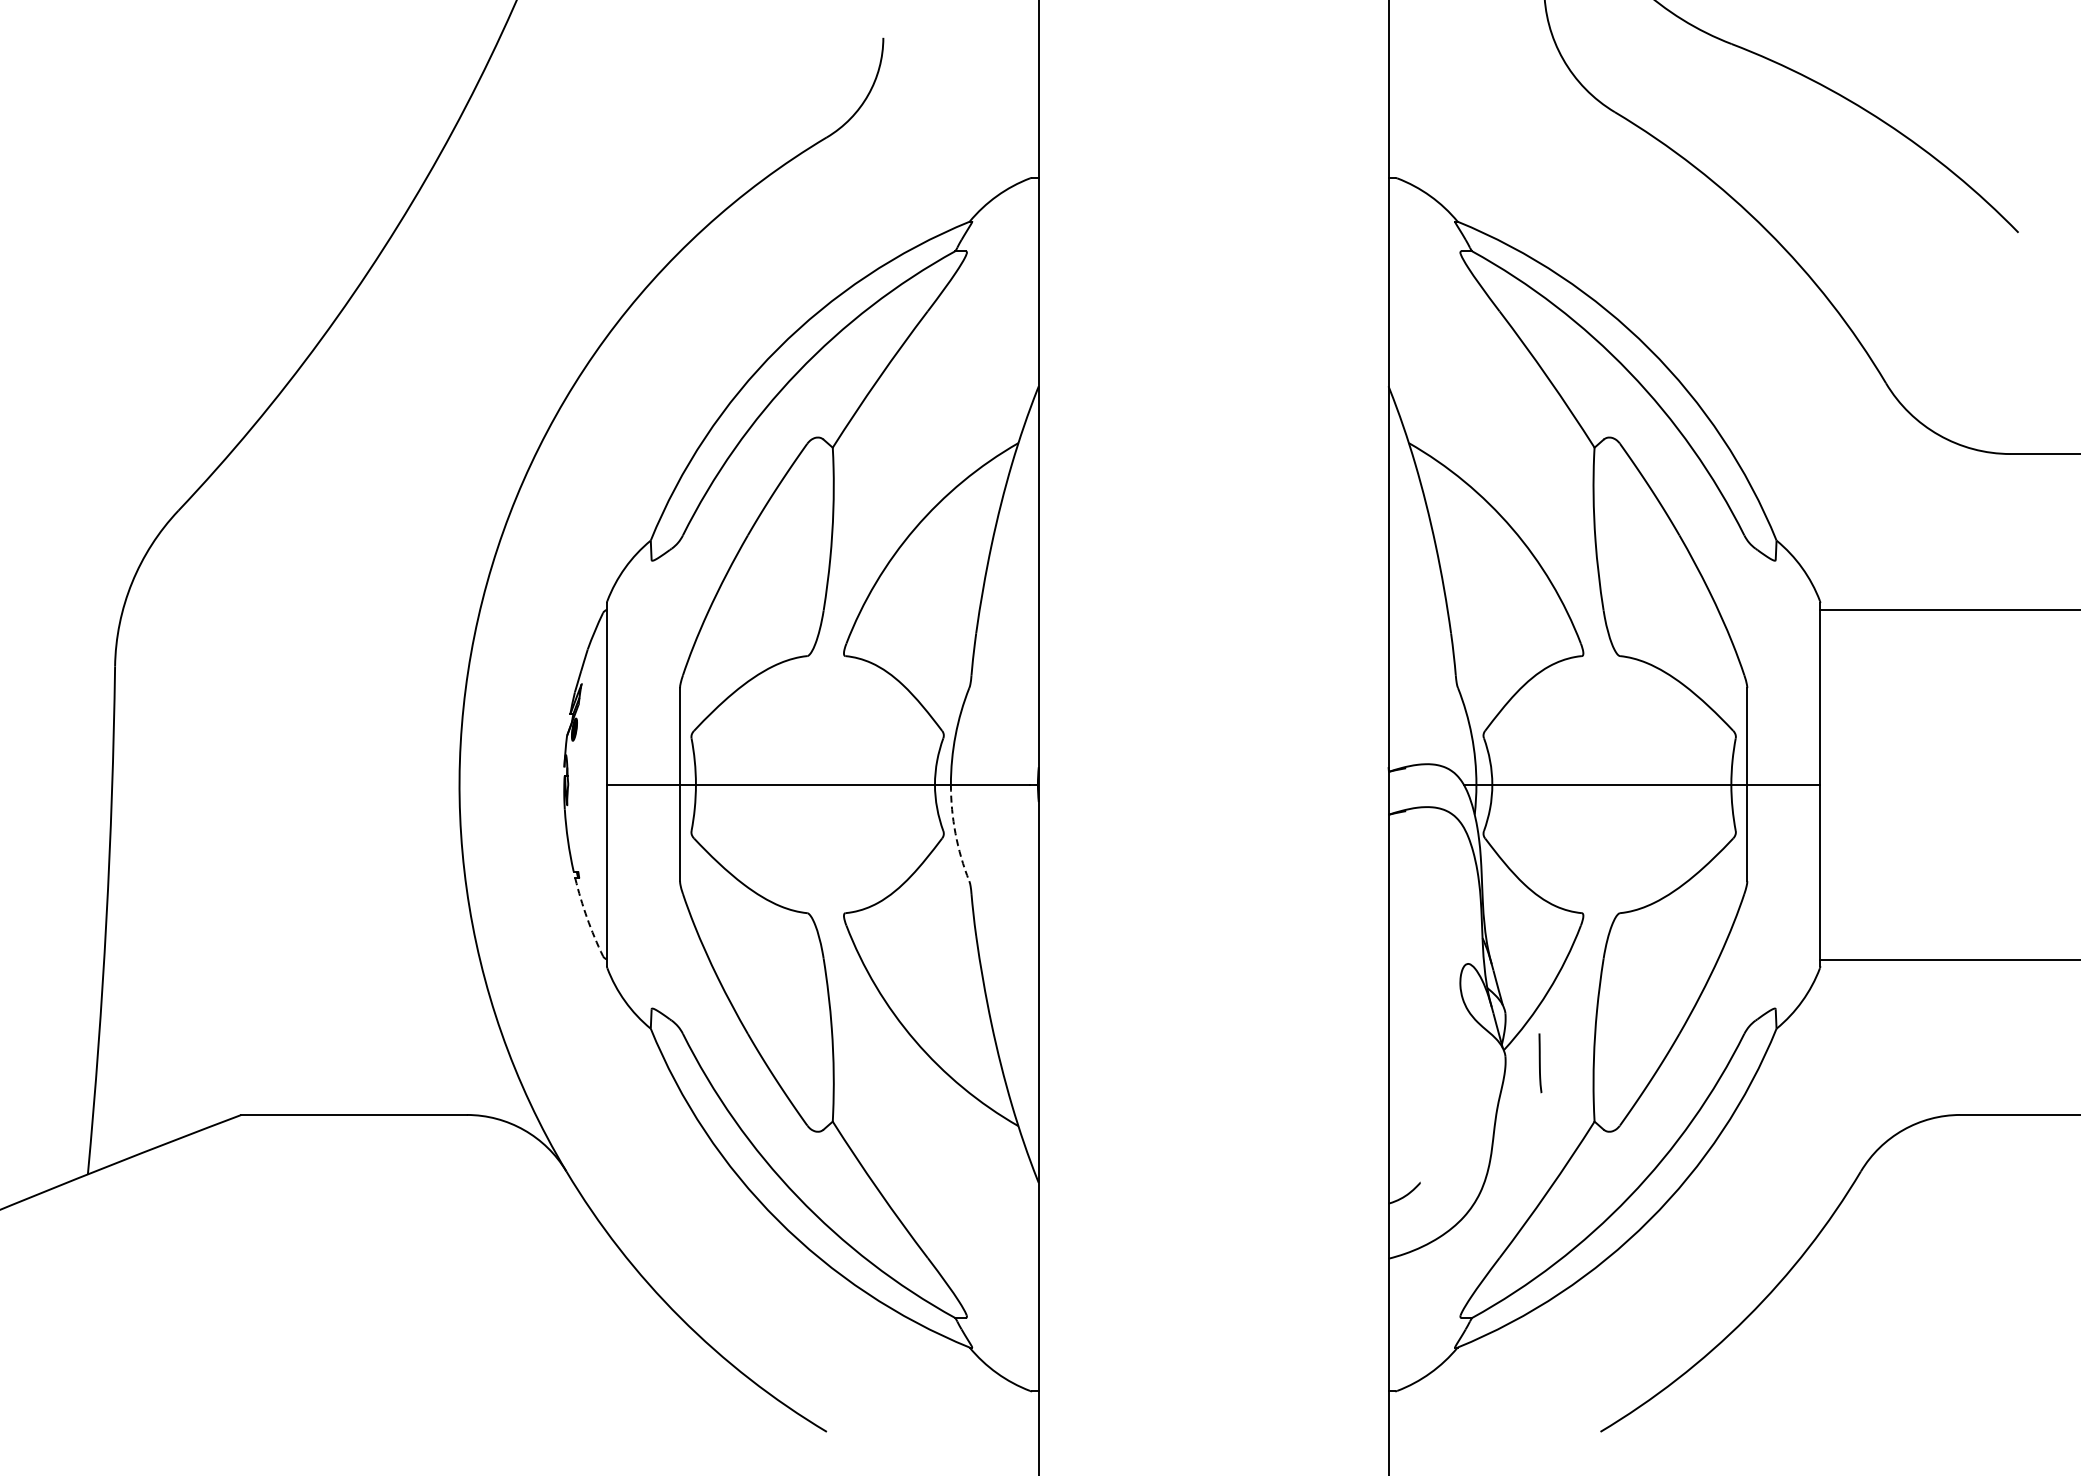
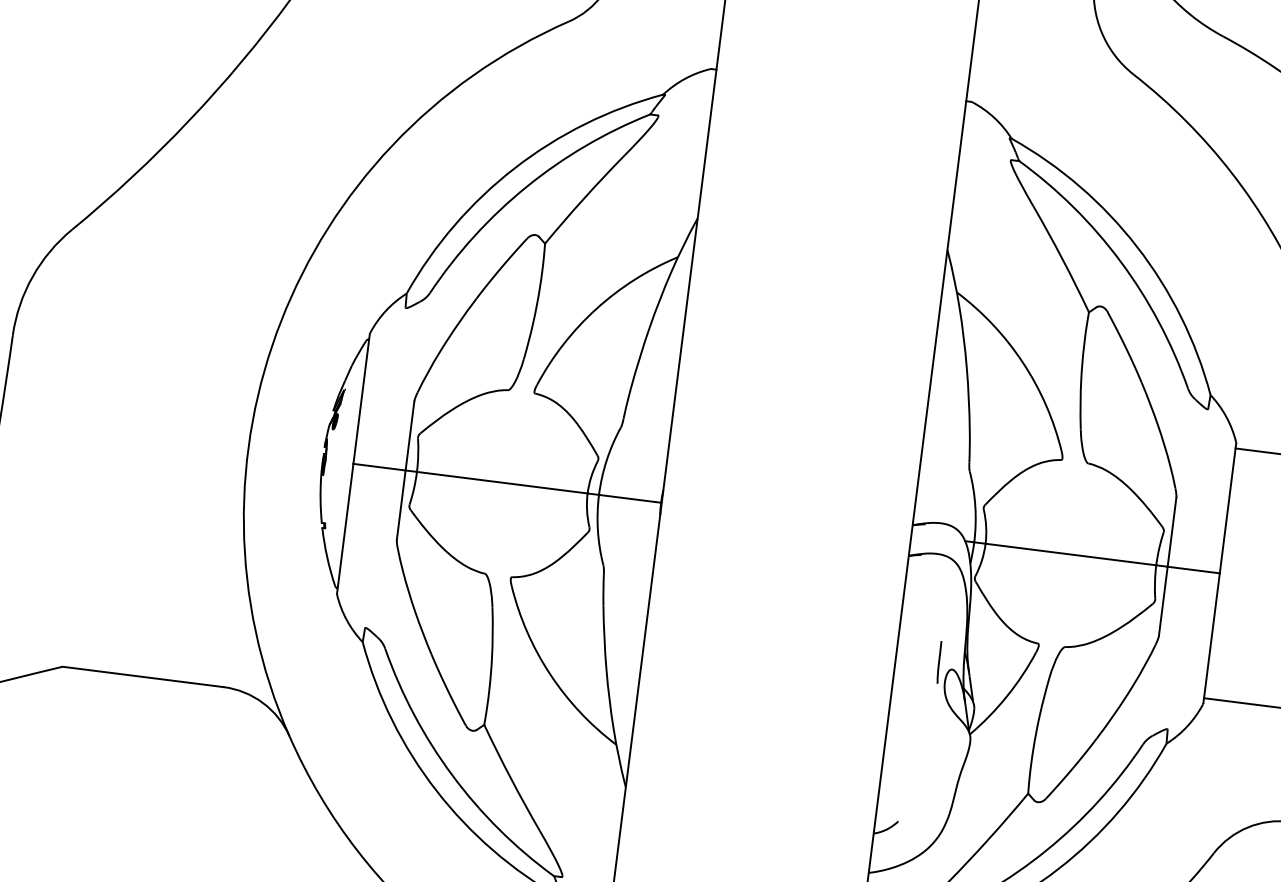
arc: (955, 833) -> (597, 530), dashed -> solid
arc: (587, 918) -> (327, 557), dashed -> solid
line: (1540, 1063) -> (939, 662), moved

